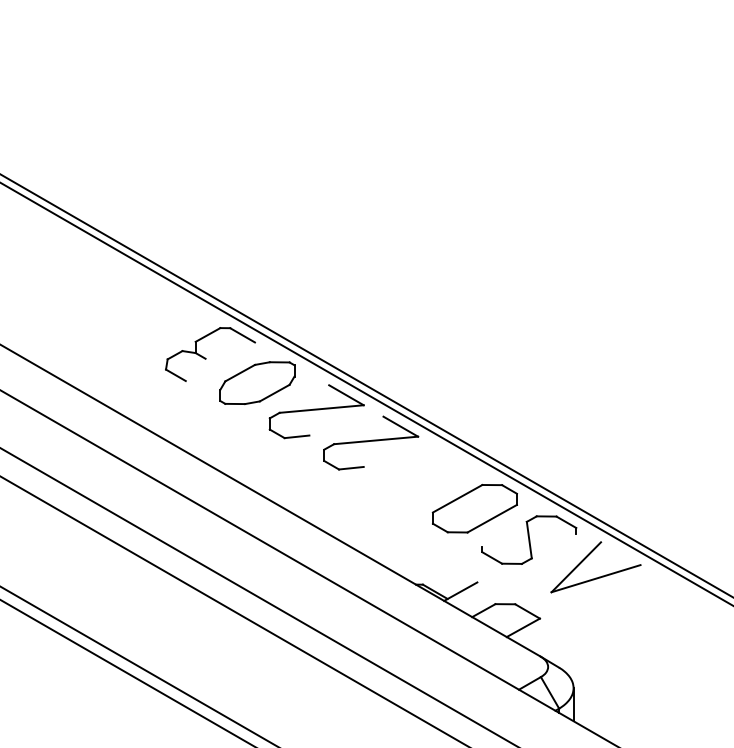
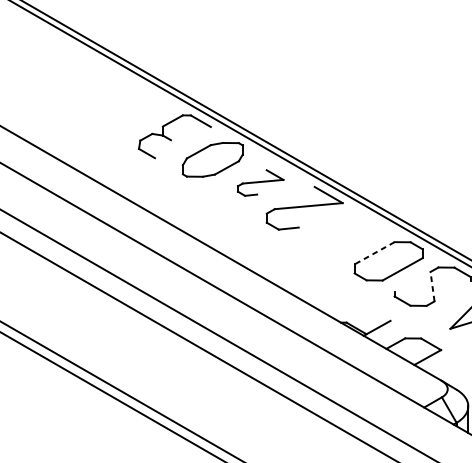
part: (316, 411) -> (260, 182), size x0.6
line: (457, 498) -> (374, 253), solid -> dashed
line: (529, 539) -> (432, 286), solid -> dashed

